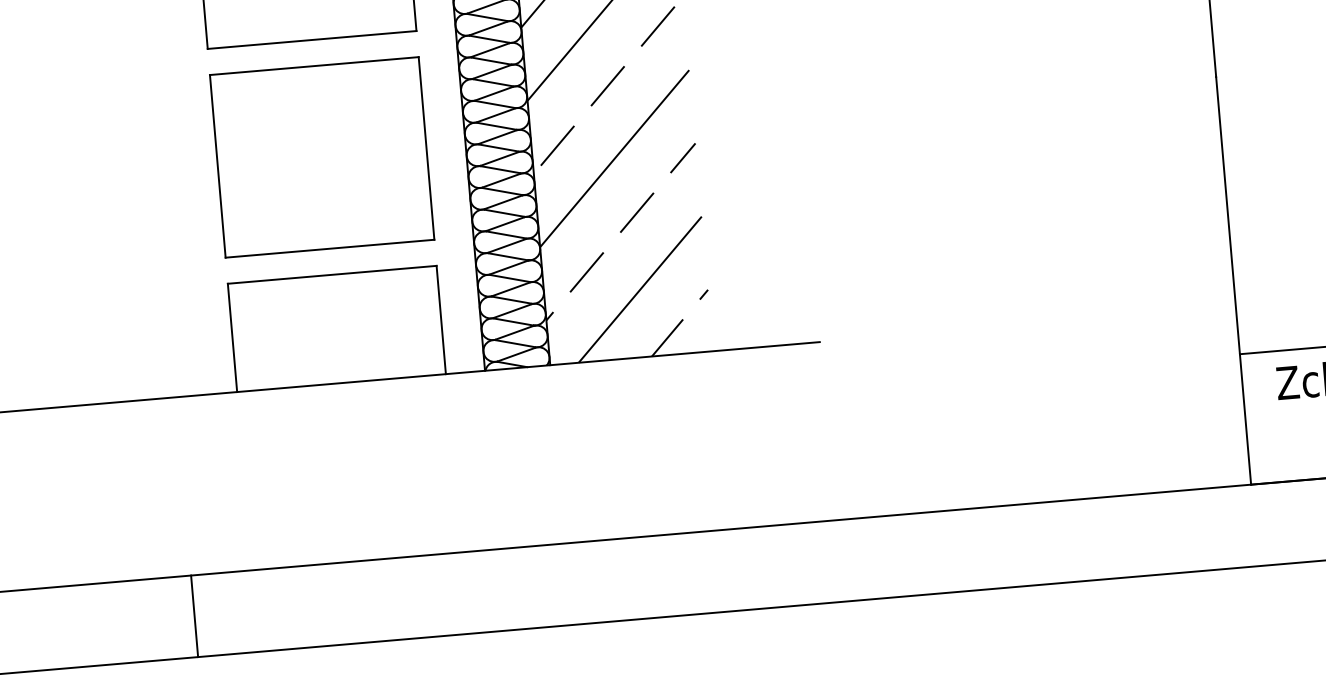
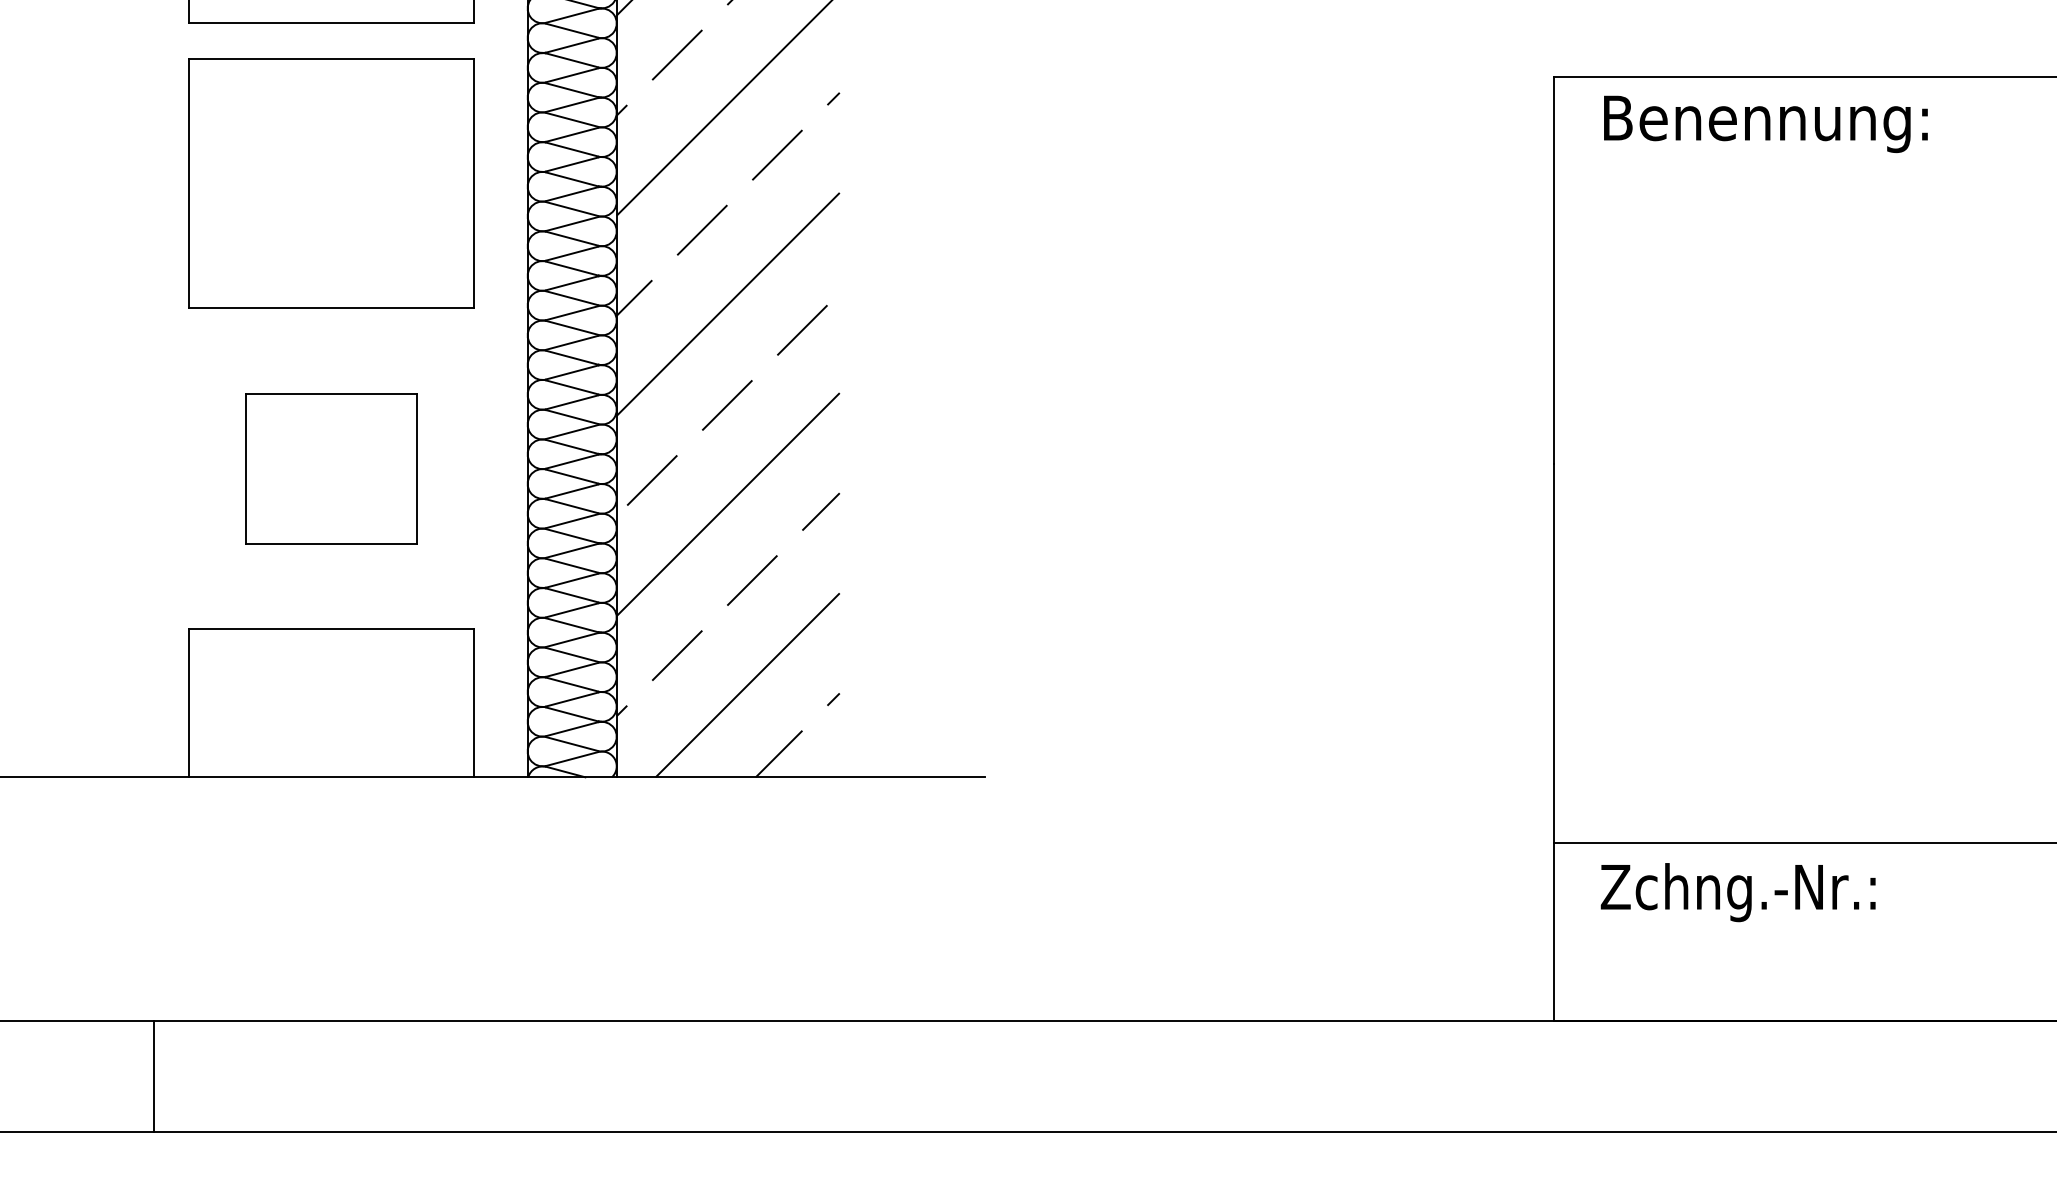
part: (322, 157) -> (331, 468), size x0.6
line: (194, 616) -> (153, 1076), moved

